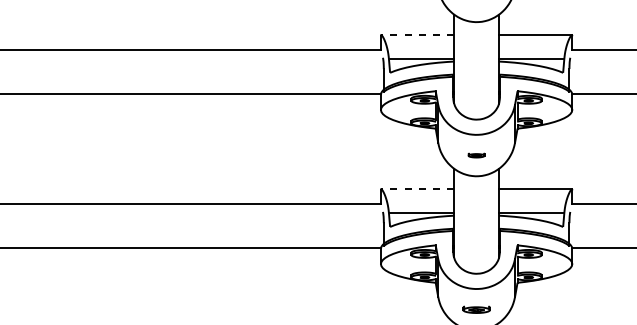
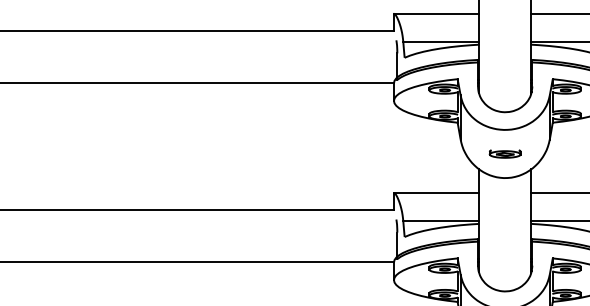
line: (417, 35) -> (436, 14), dashed -> solid
part: (476, 155) -> (505, 153), size x1.67
line: (417, 189) -> (436, 193), dashed -> solid

